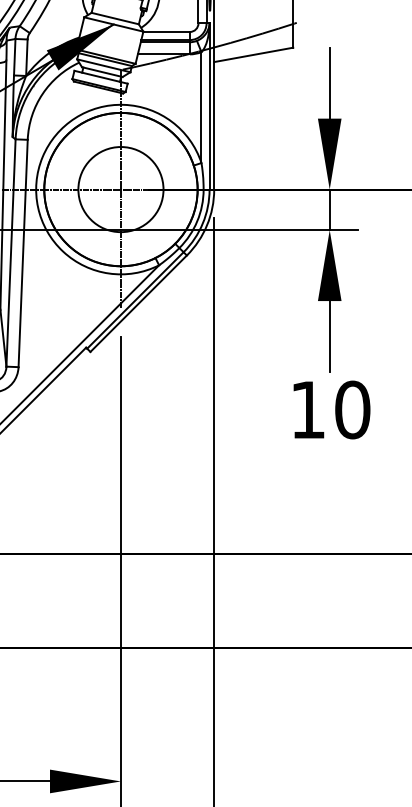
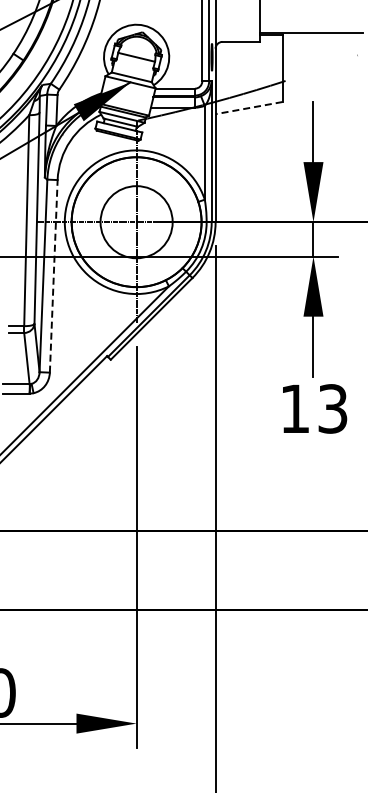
line: (253, 55) -> (248, 108), solid -> dashed
line: (22, 252) -> (53, 275), solid -> dashed
text: (352, 409) -> (332, 408), 10 -> 13

